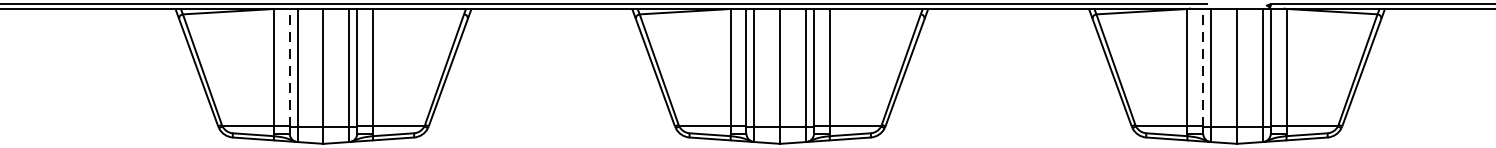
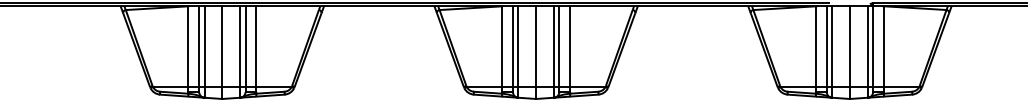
line: (290, 67) -> (199, 46), dashed -> solid
line: (1202, 67) -> (826, 46), dashed -> solid

